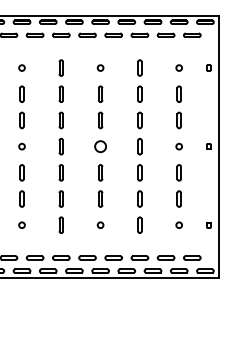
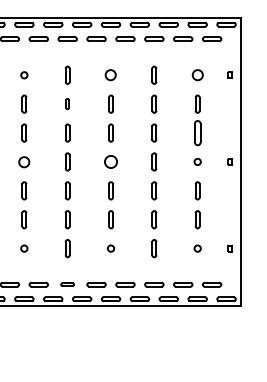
circle: (101, 68) -> (111, 75), size x1.6
circle: (179, 68) -> (197, 75), size x1.6
part: (61, 93) -> (67, 103), size x0.6
part: (179, 119) -> (197, 132), size x1.4
circle: (22, 146) -> (24, 161), size x1.6
part: (61, 257) -> (67, 284), size x0.7

